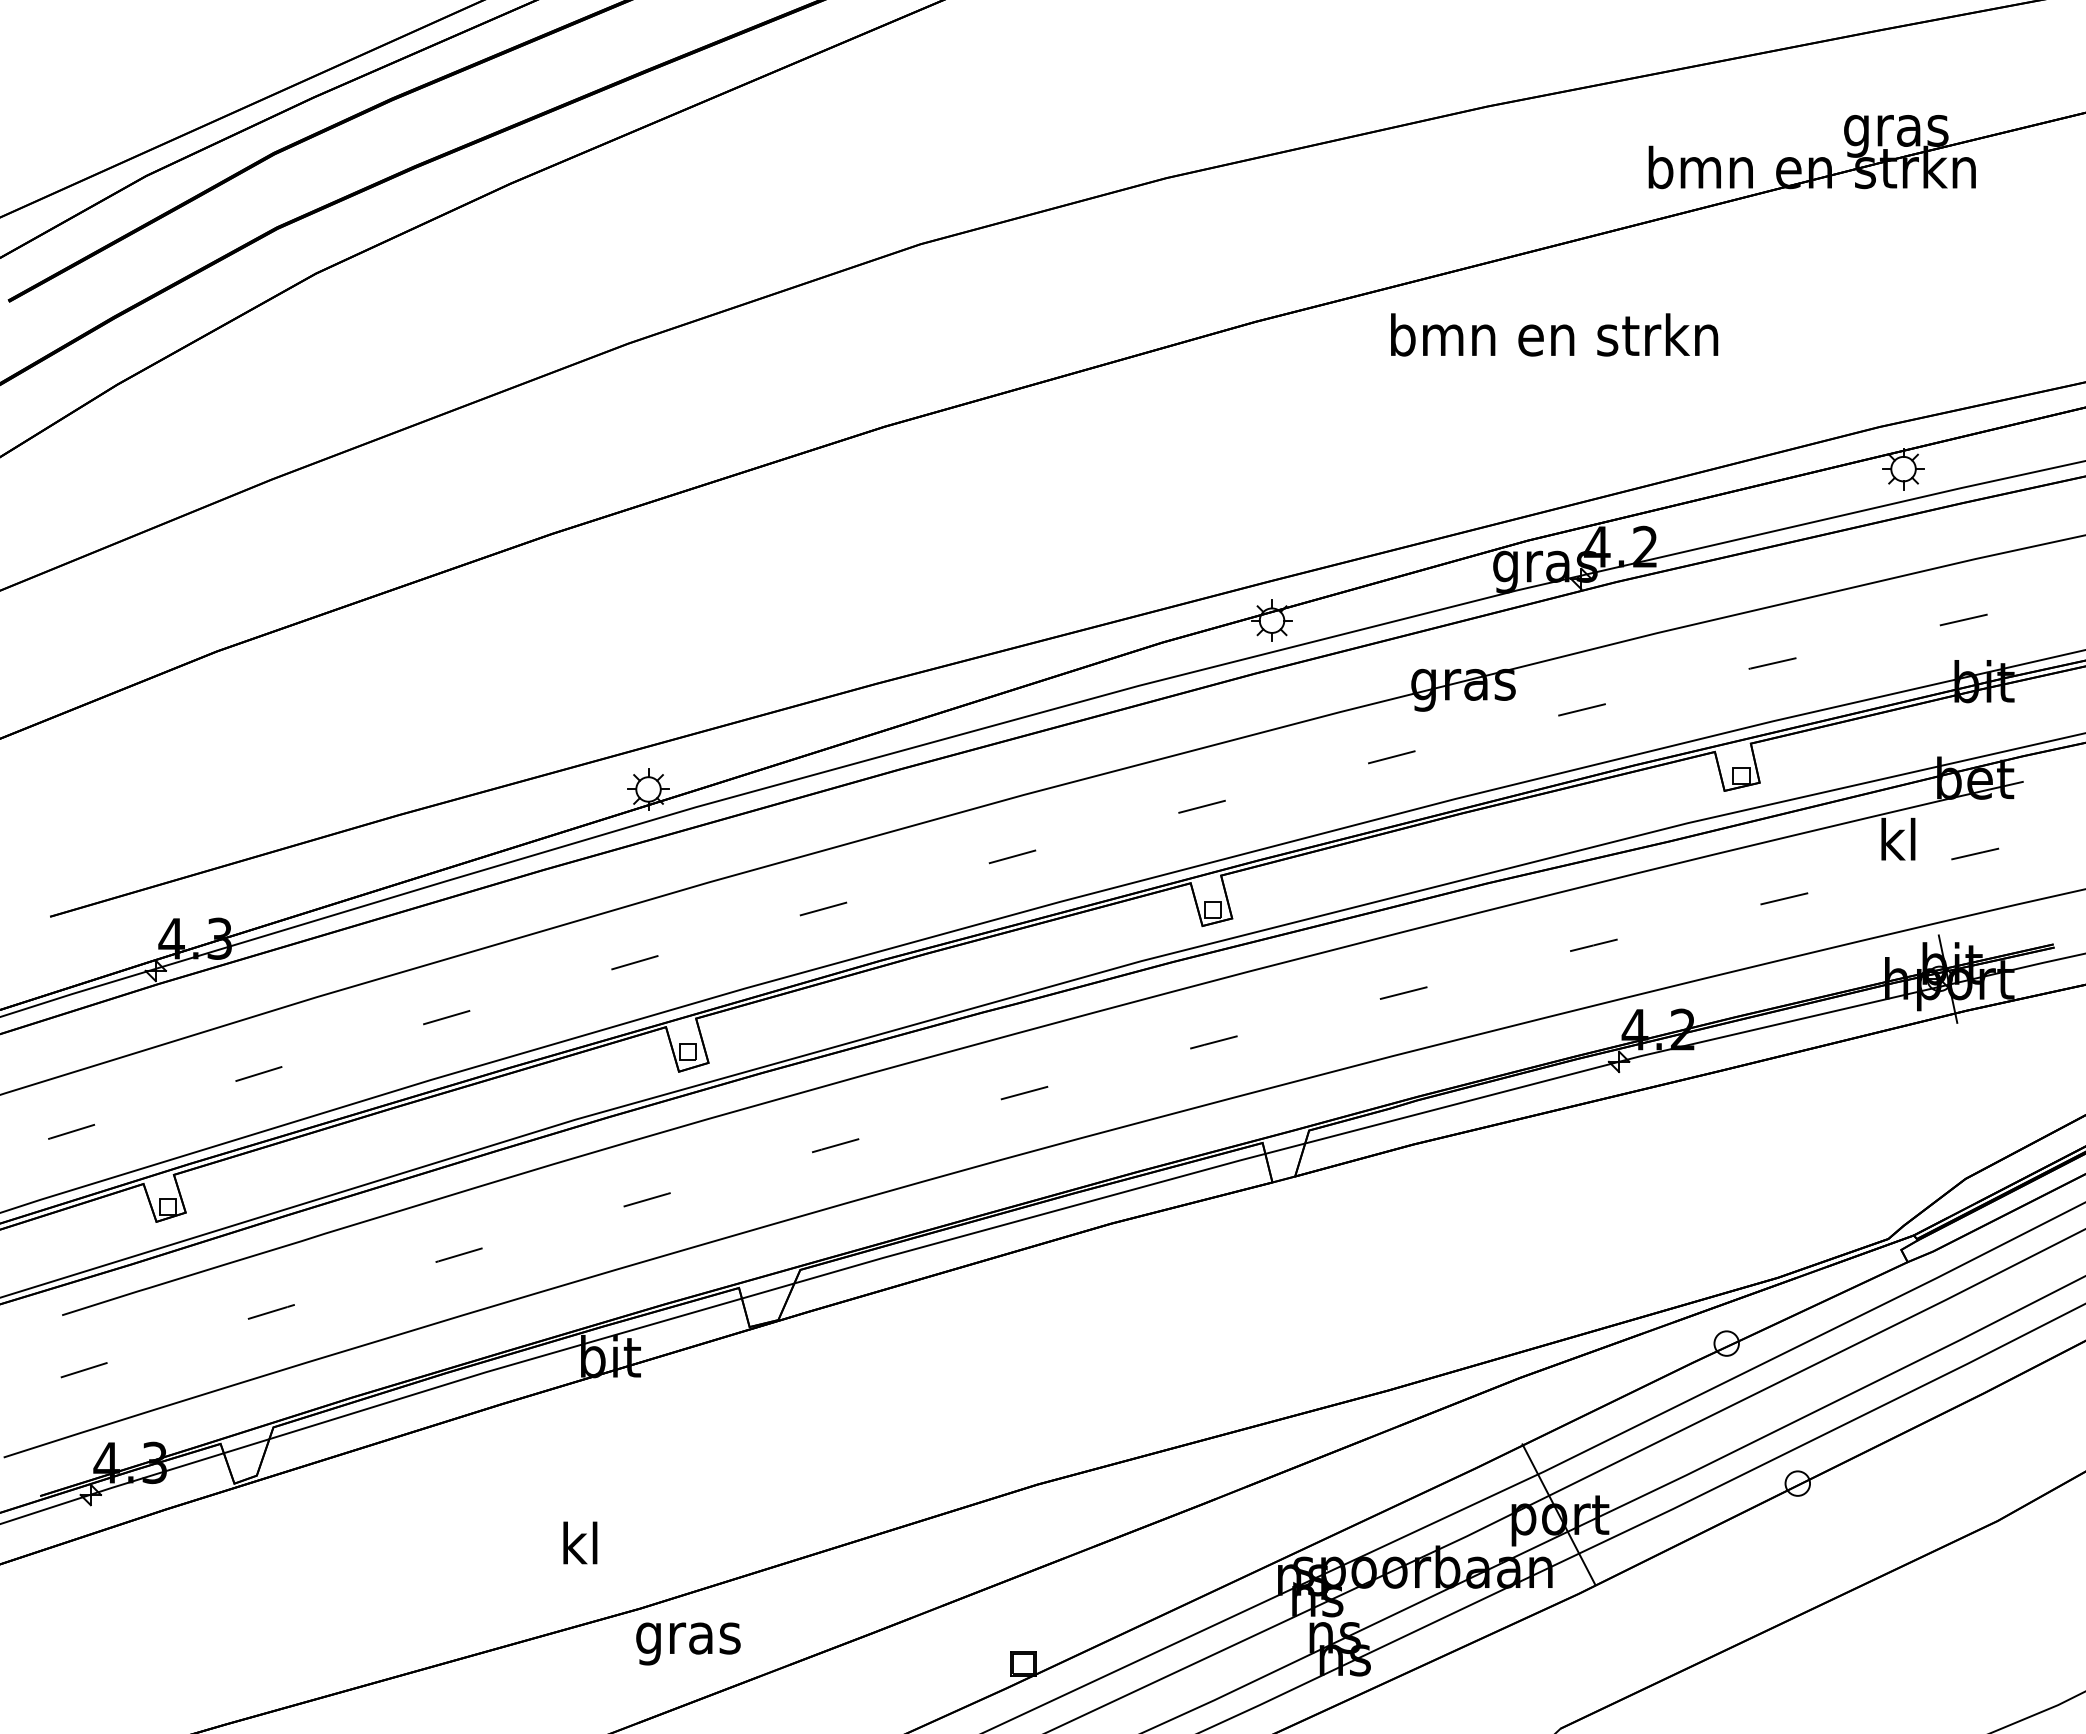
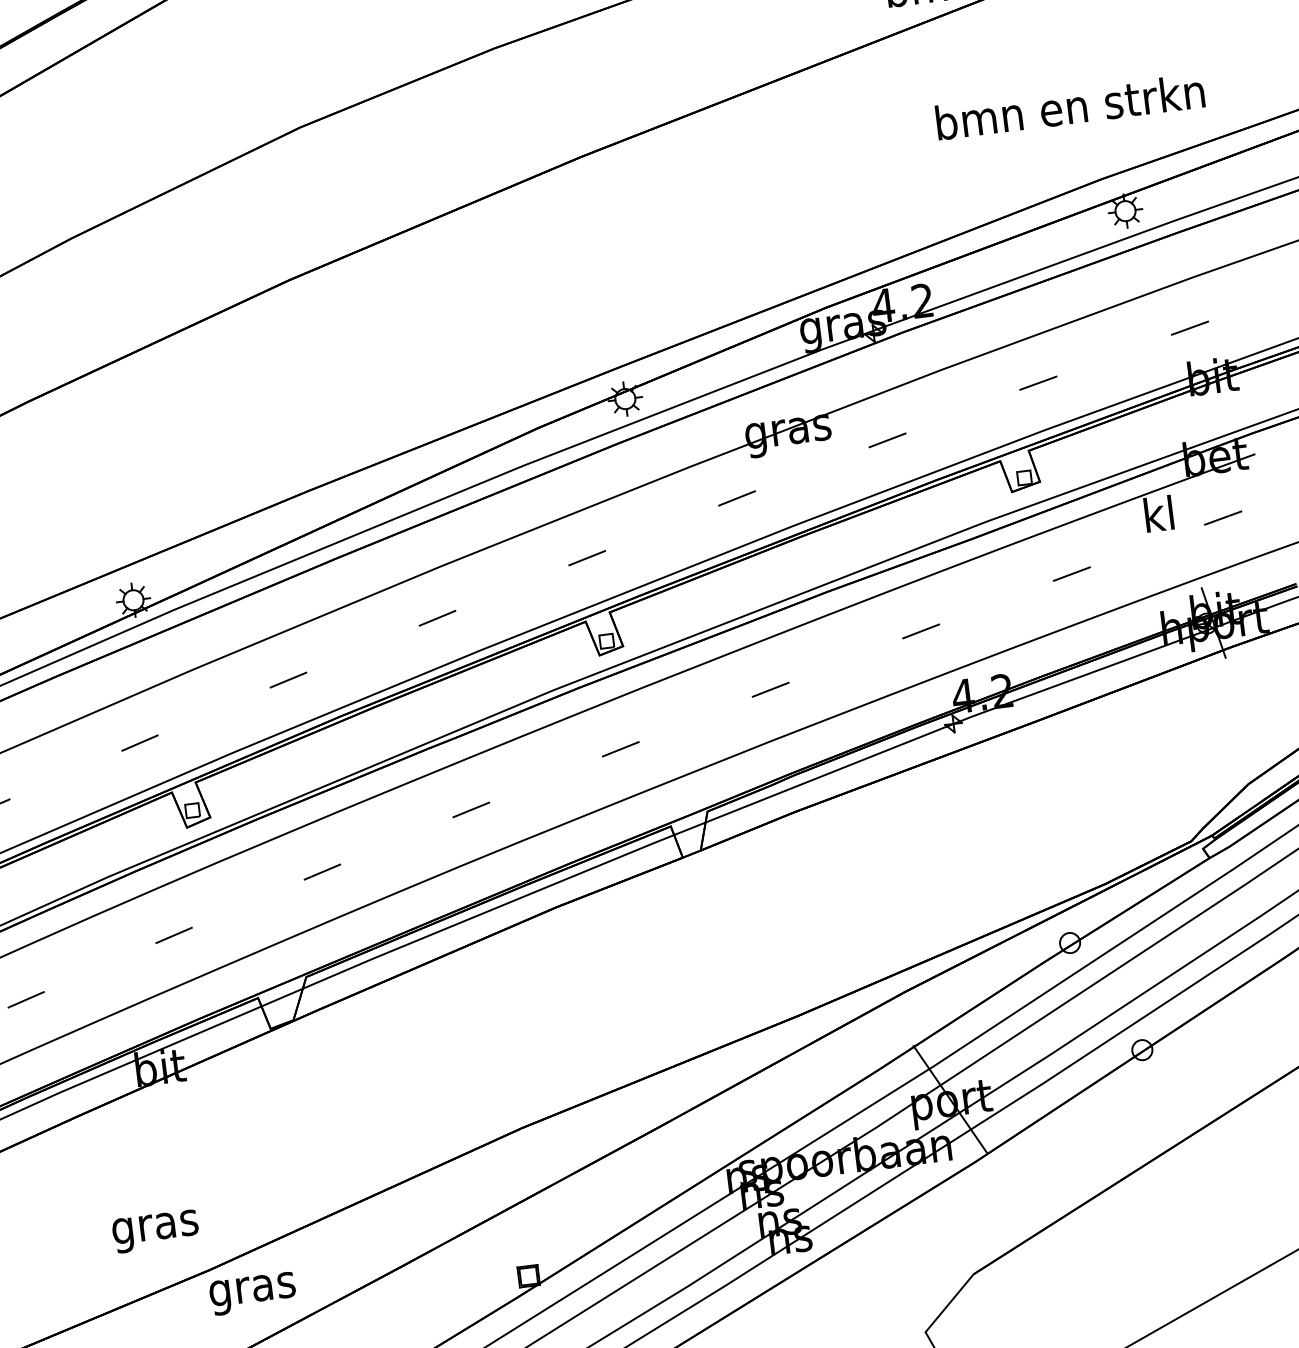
text: (1554, 334) -> (1070, 106), moved
text: (580, 1548) -> (155, 1226), kl -> gras

